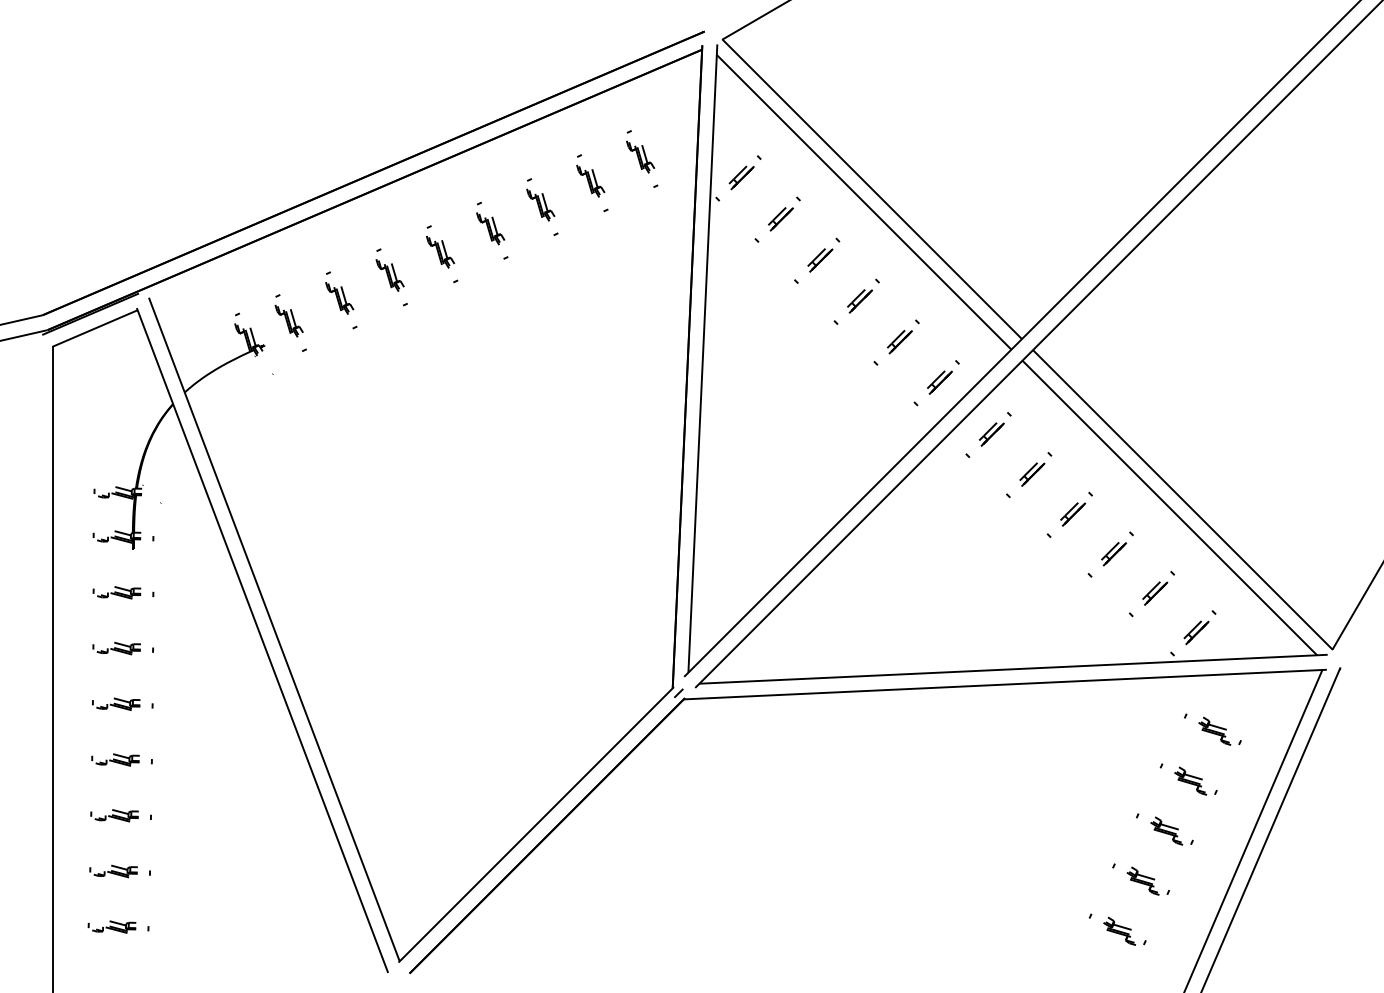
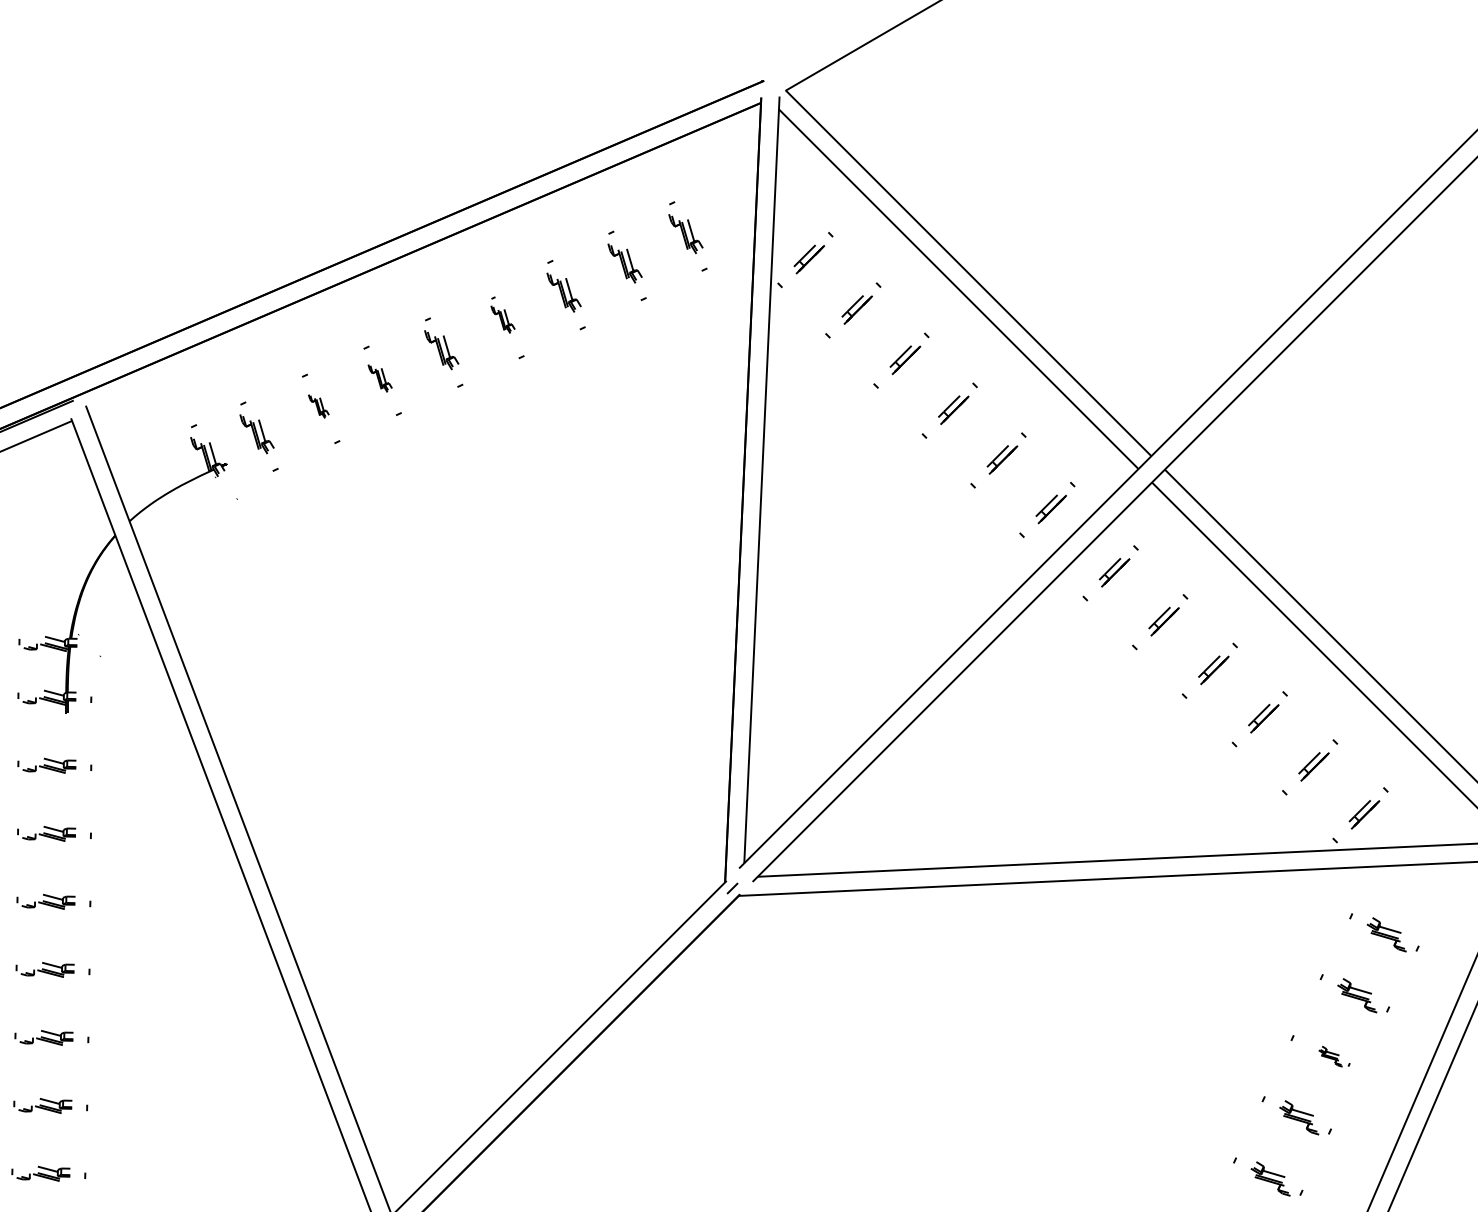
part: (490, 223) -> (502, 315), size x0.7
part: (389, 275) -> (379, 378), size x0.7
part: (339, 298) -> (318, 406), size x0.6
part: (1171, 830) -> (1333, 1055), size x0.6

